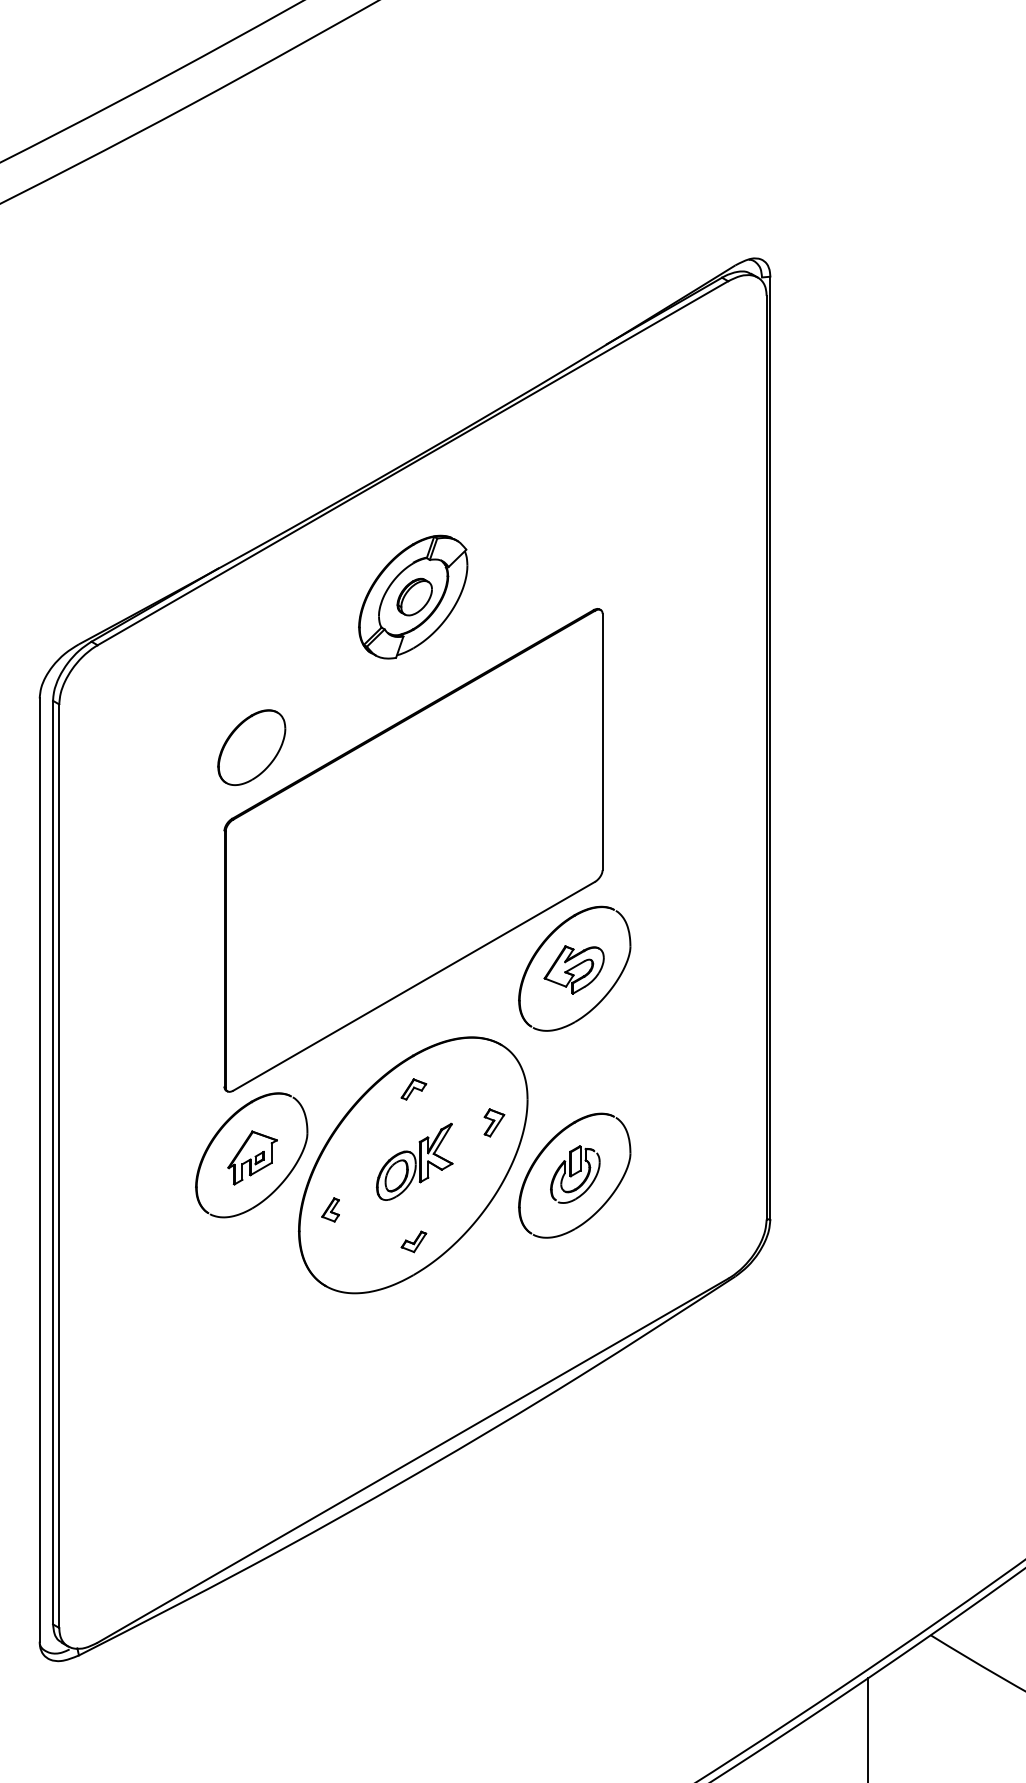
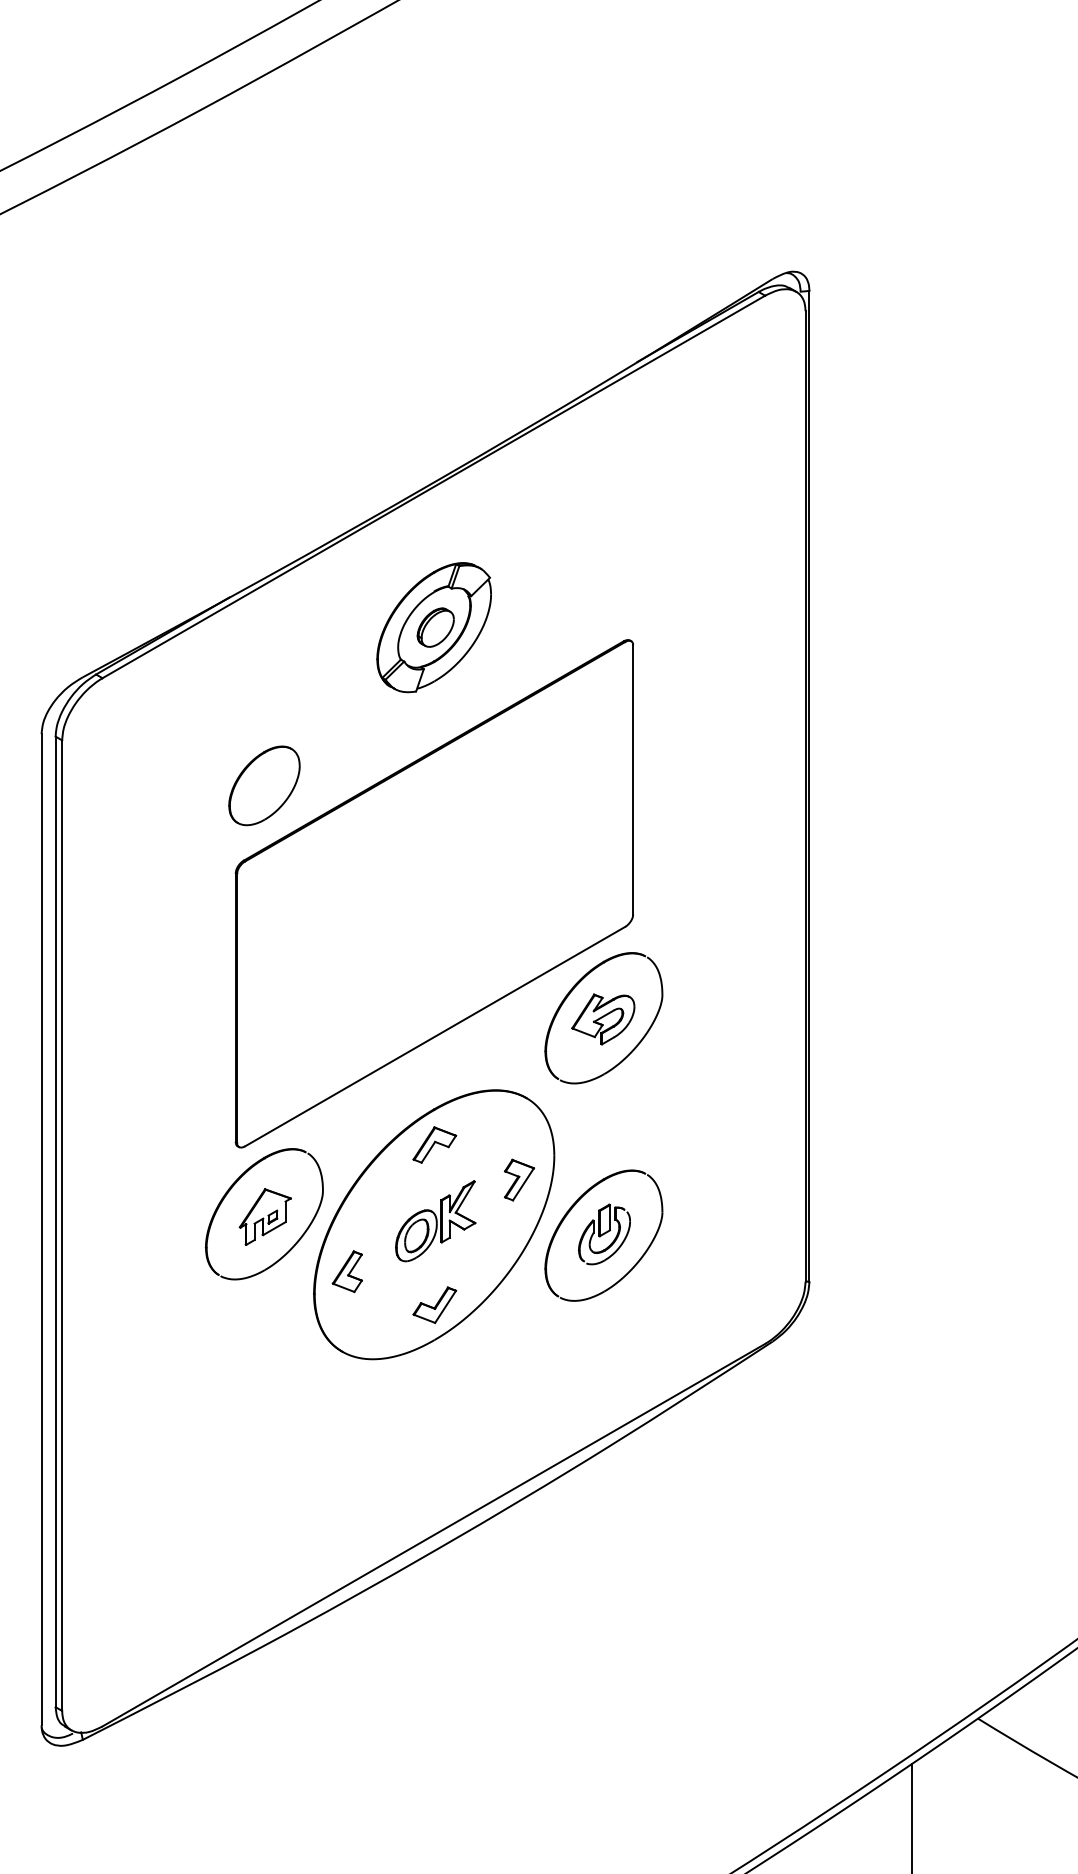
part: (413, 1089) -> (434, 1145), size x1.67
part: (494, 1122) -> (519, 1179), size x1.43
part: (330, 1209) -> (347, 1271), size x1.67
part: (413, 1241) -> (434, 1304), size x1.67

